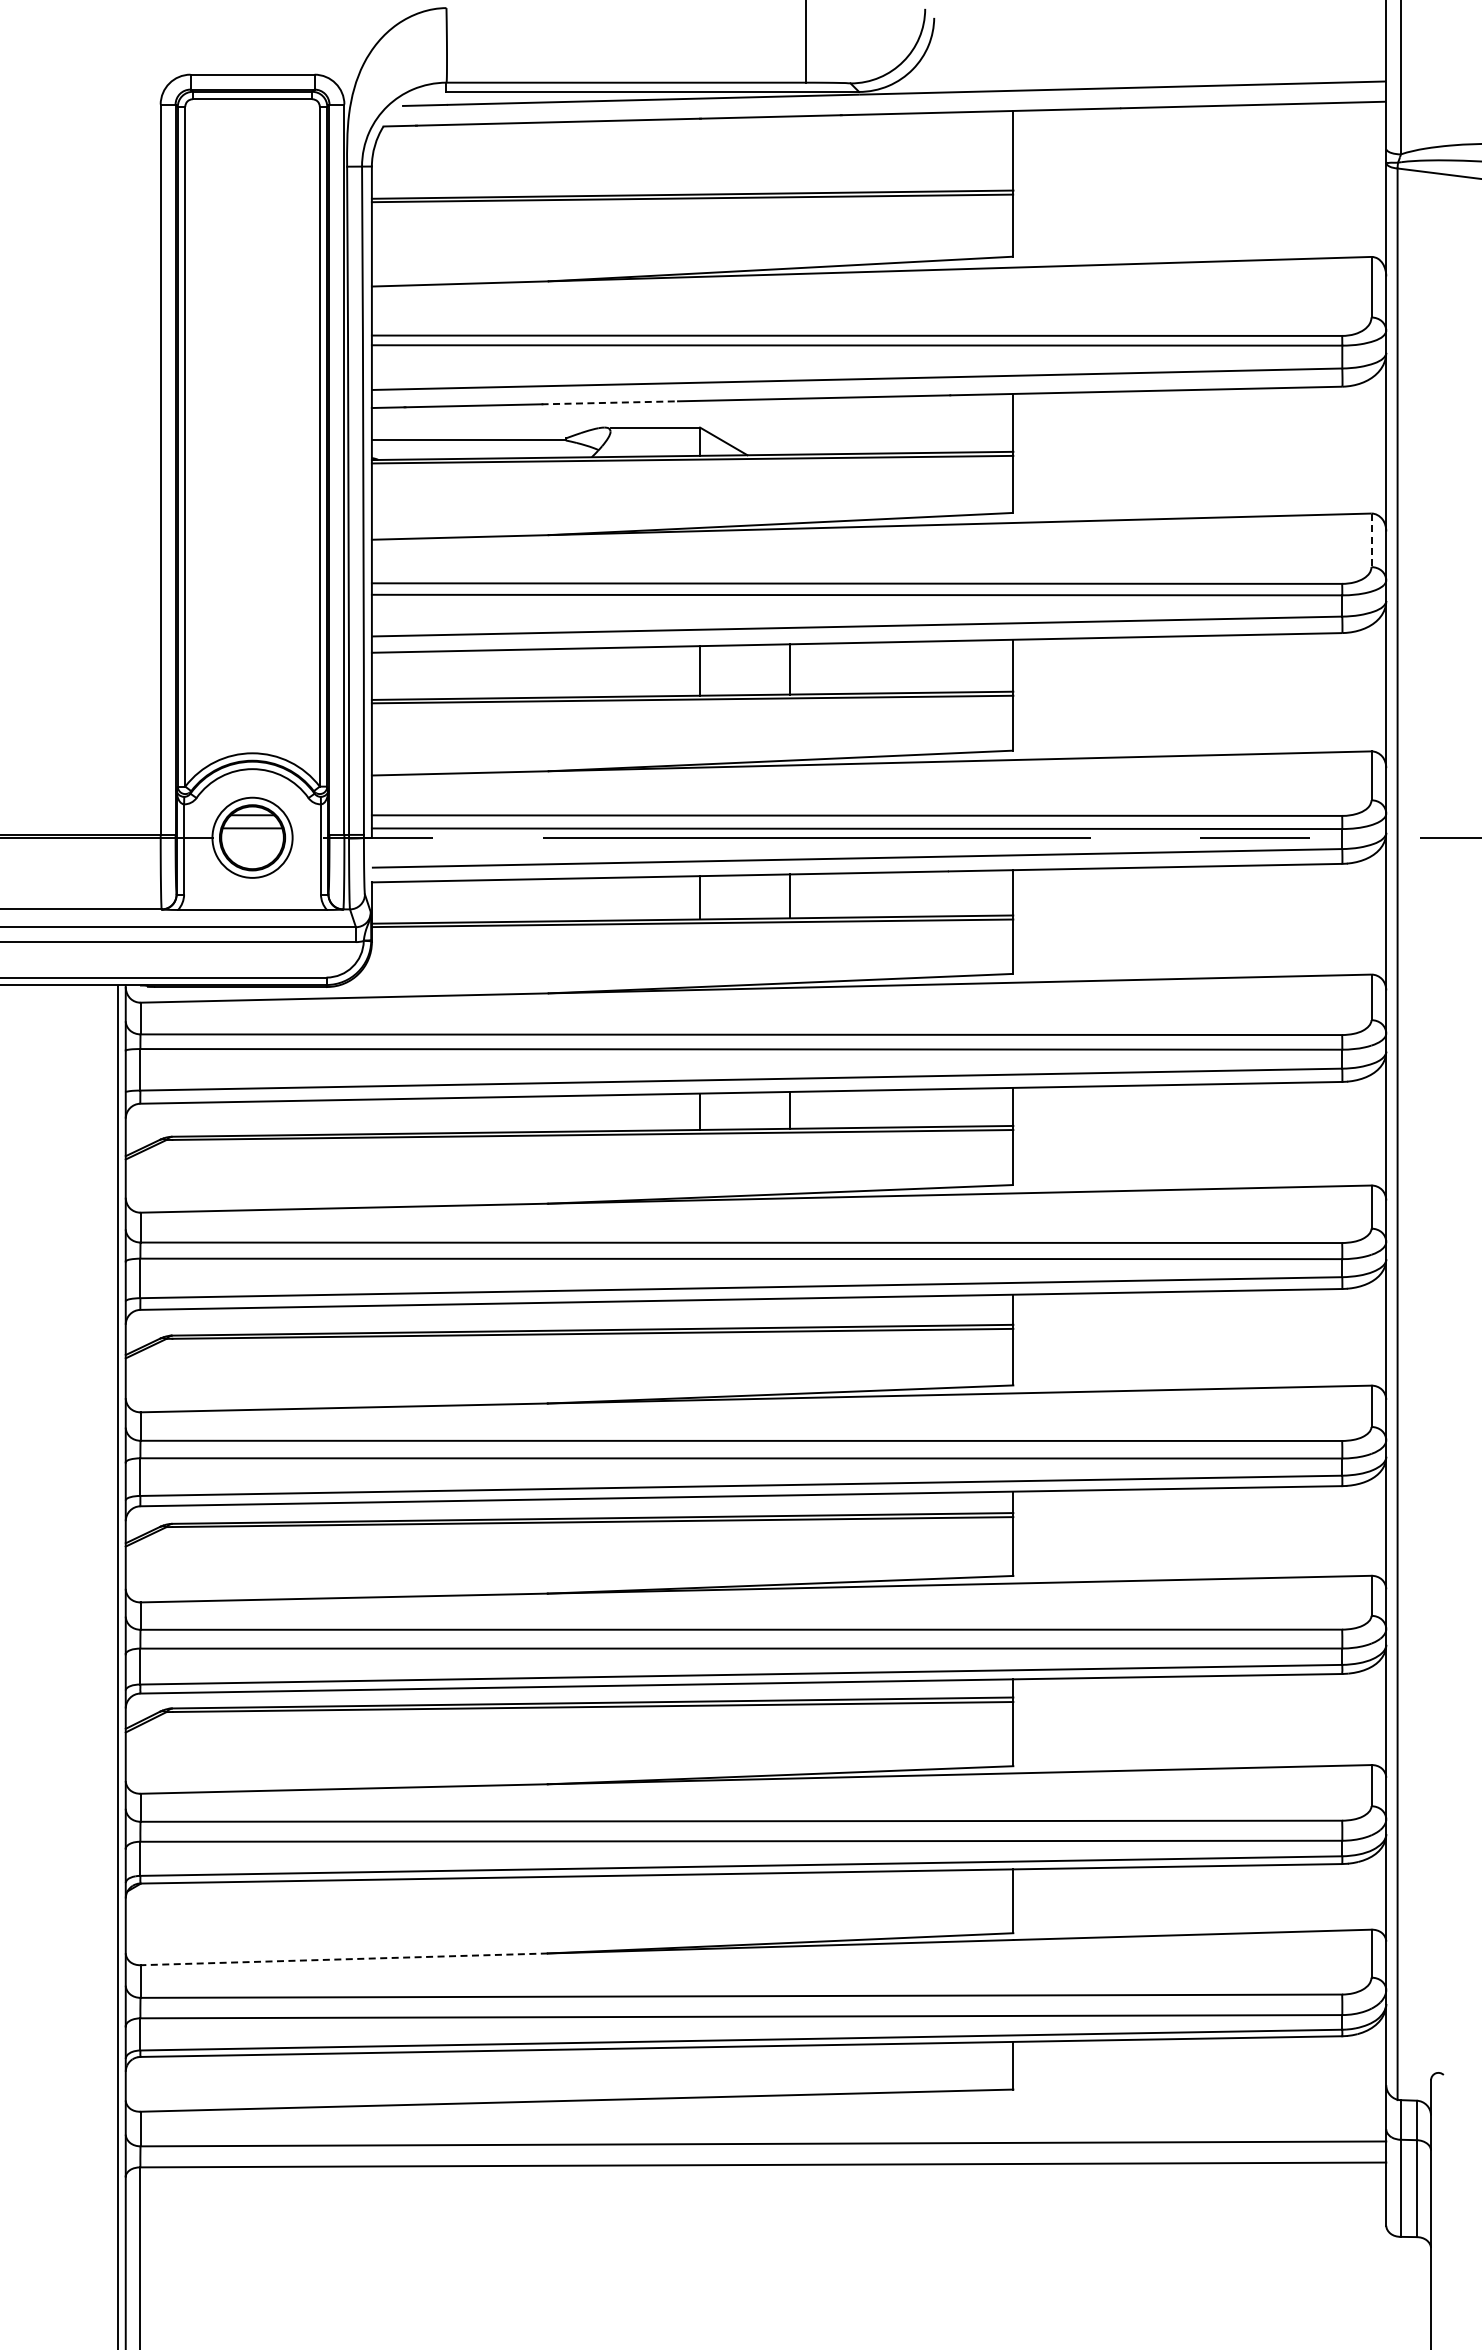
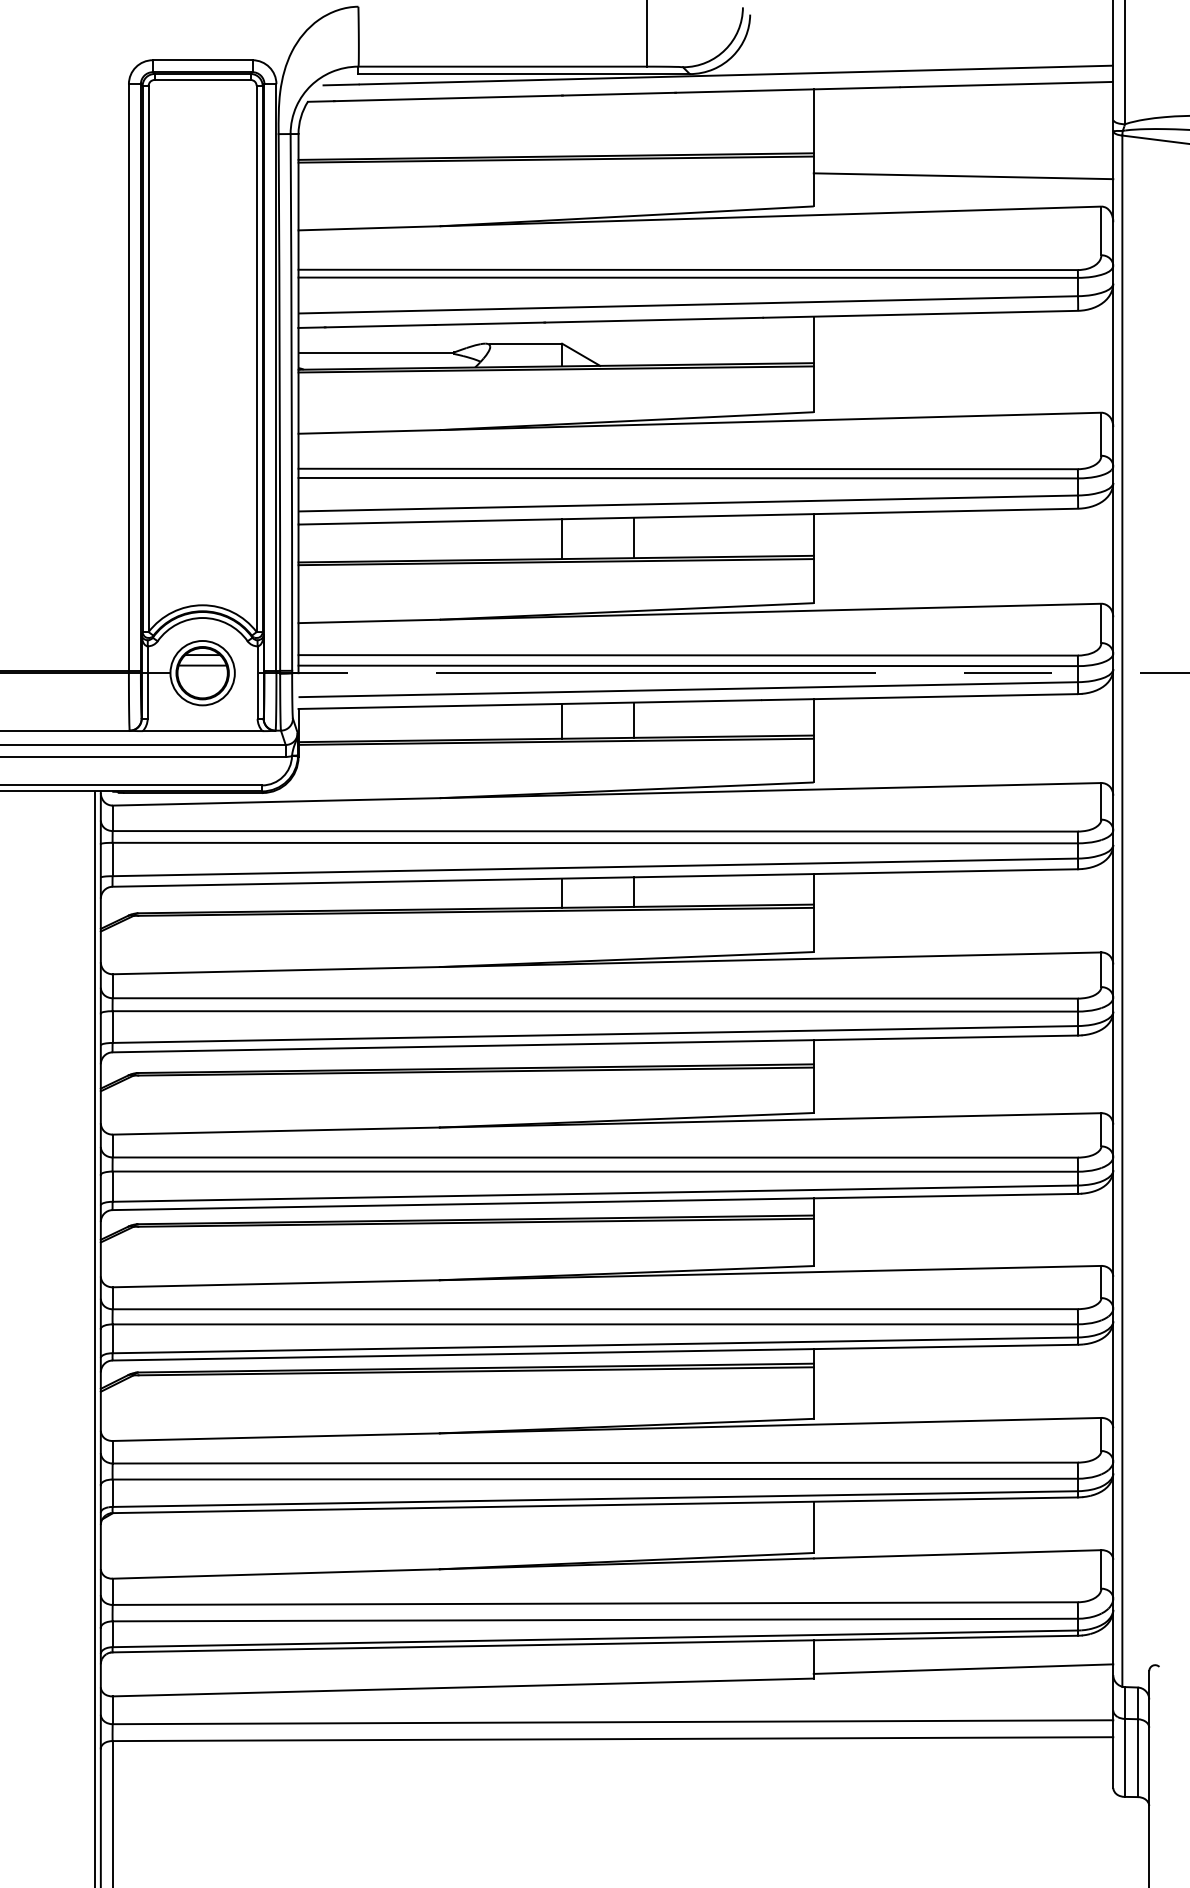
line: (1199, 218) -> (963, 175), added
line: (610, 402) -> (490, 323), dashed -> solid
line: (1371, 540) -> (1101, 434), dashed -> solid
line: (344, 1959) -> (276, 1574), dashed -> solid
line: (1199, 2077) -> (963, 1668), added

